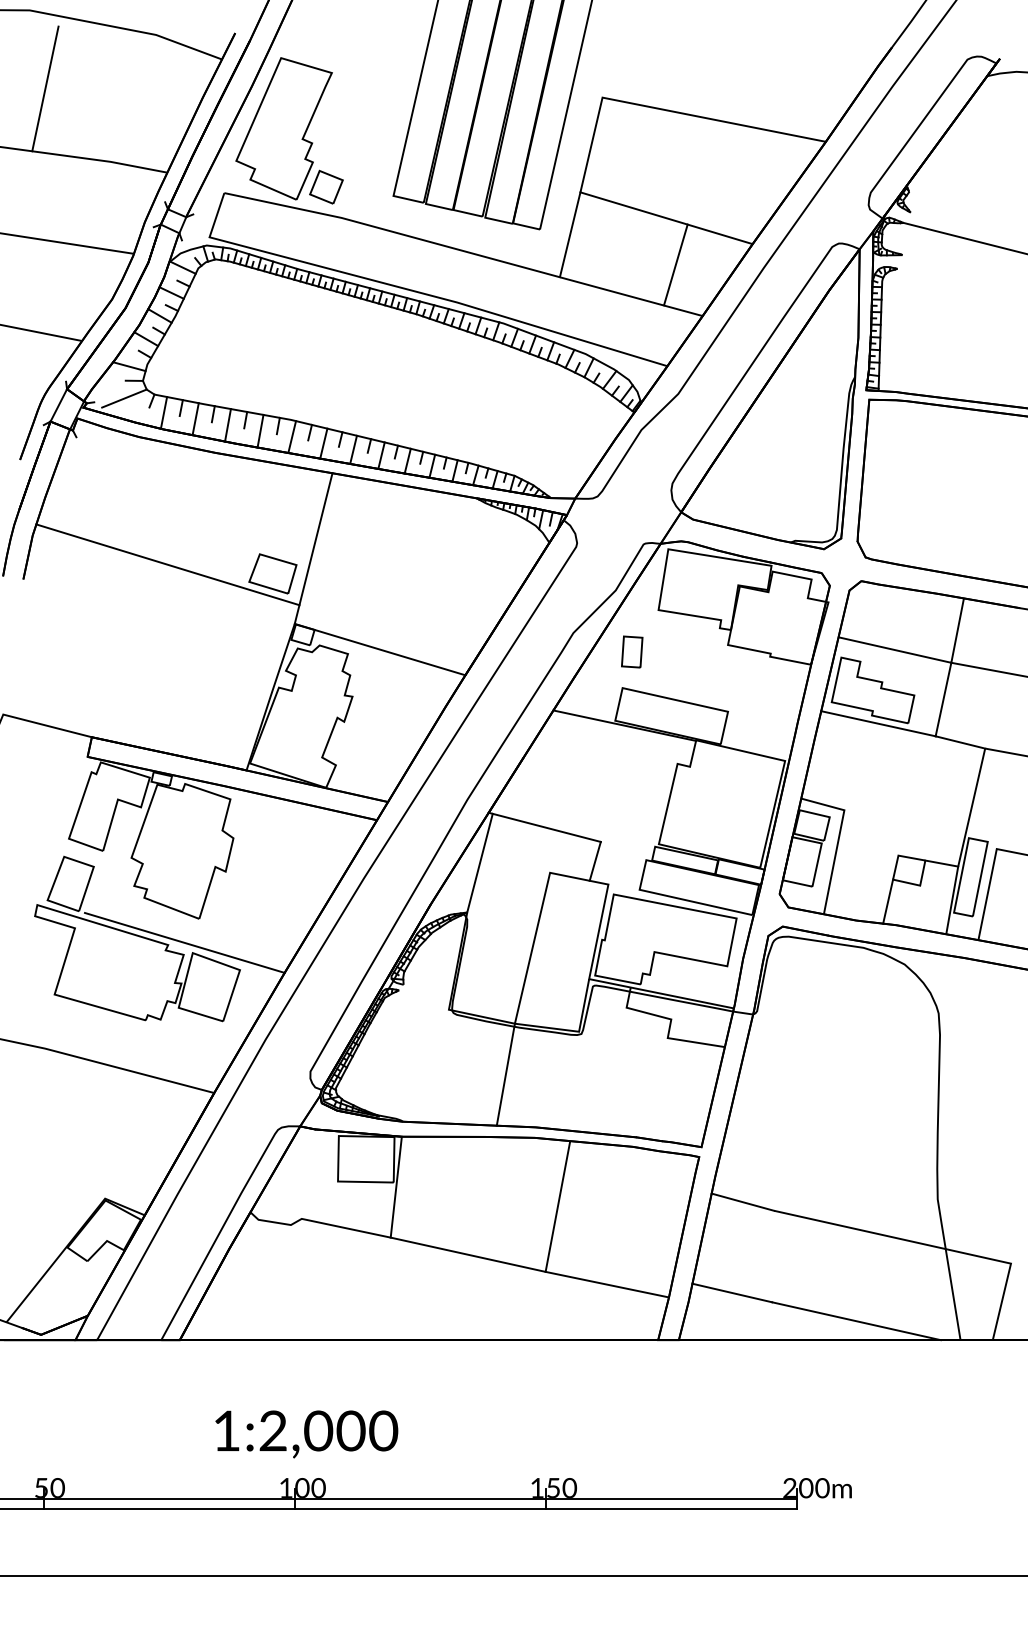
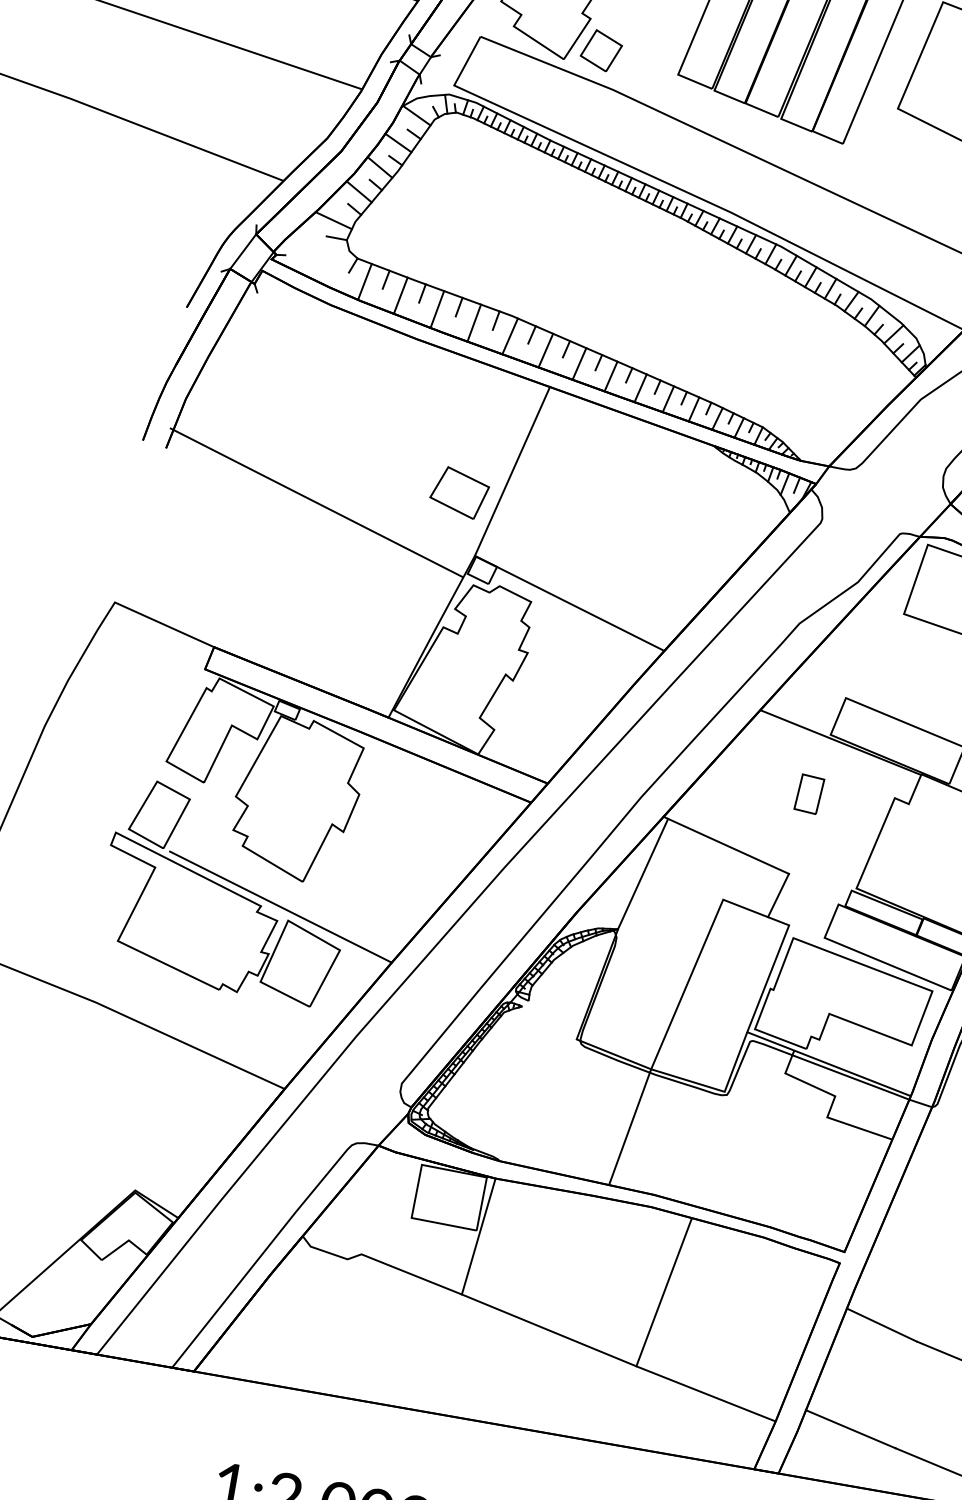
line: (569, 234) -> (876, 155), removed
line: (124, 398) -> (321, 256), removed
line: (167, 564) -> (316, 502), moved
part: (632, 651) -> (809, 793), moved

